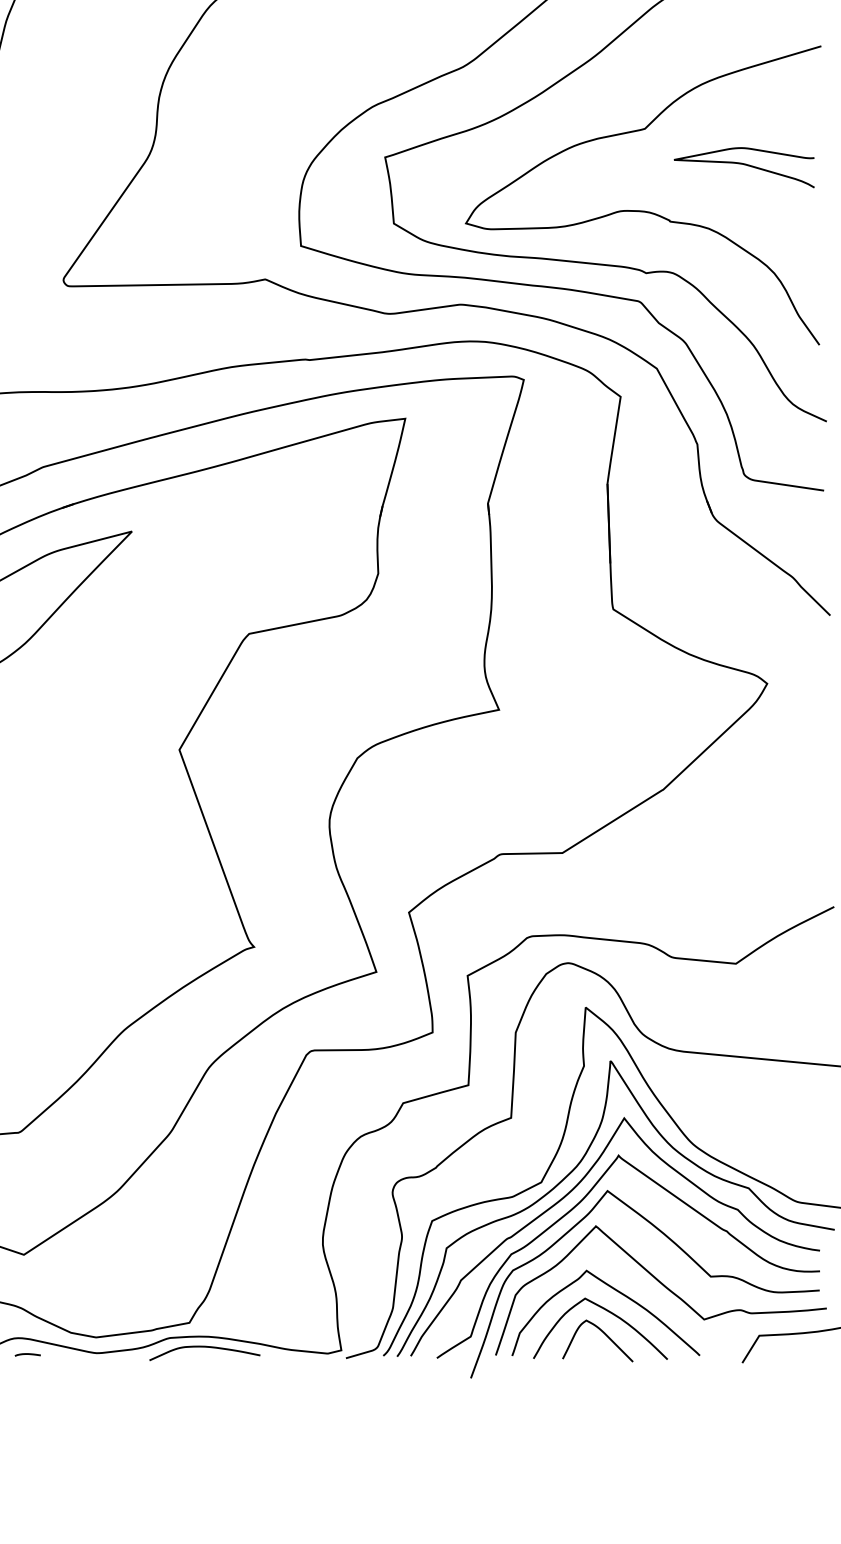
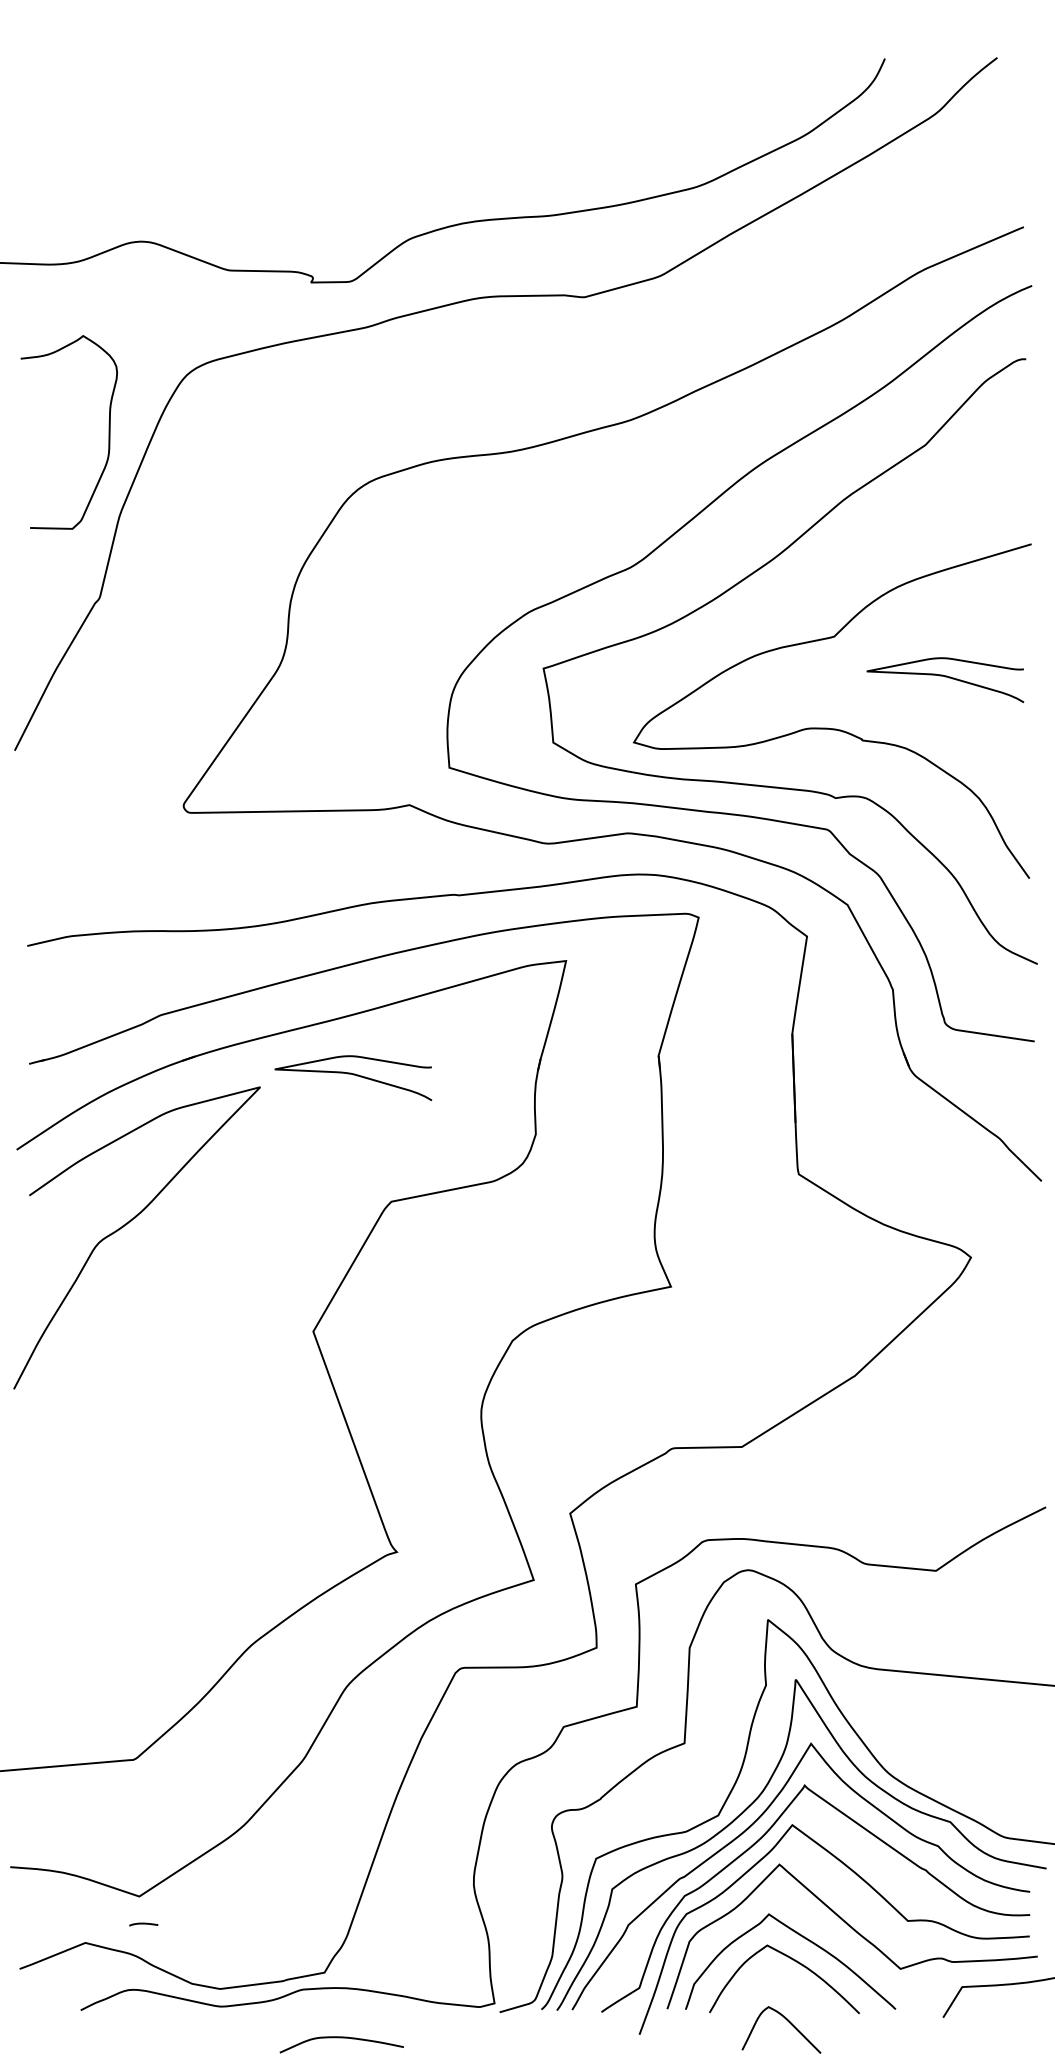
curve: (215, 521) -> (353, 1075), added
curve: (604, 1334) -> (788, 2022), moved
curve: (204, 1347) -> (341, 2038), moved
curve: (27, 1354) -> (143, 1924), moved

